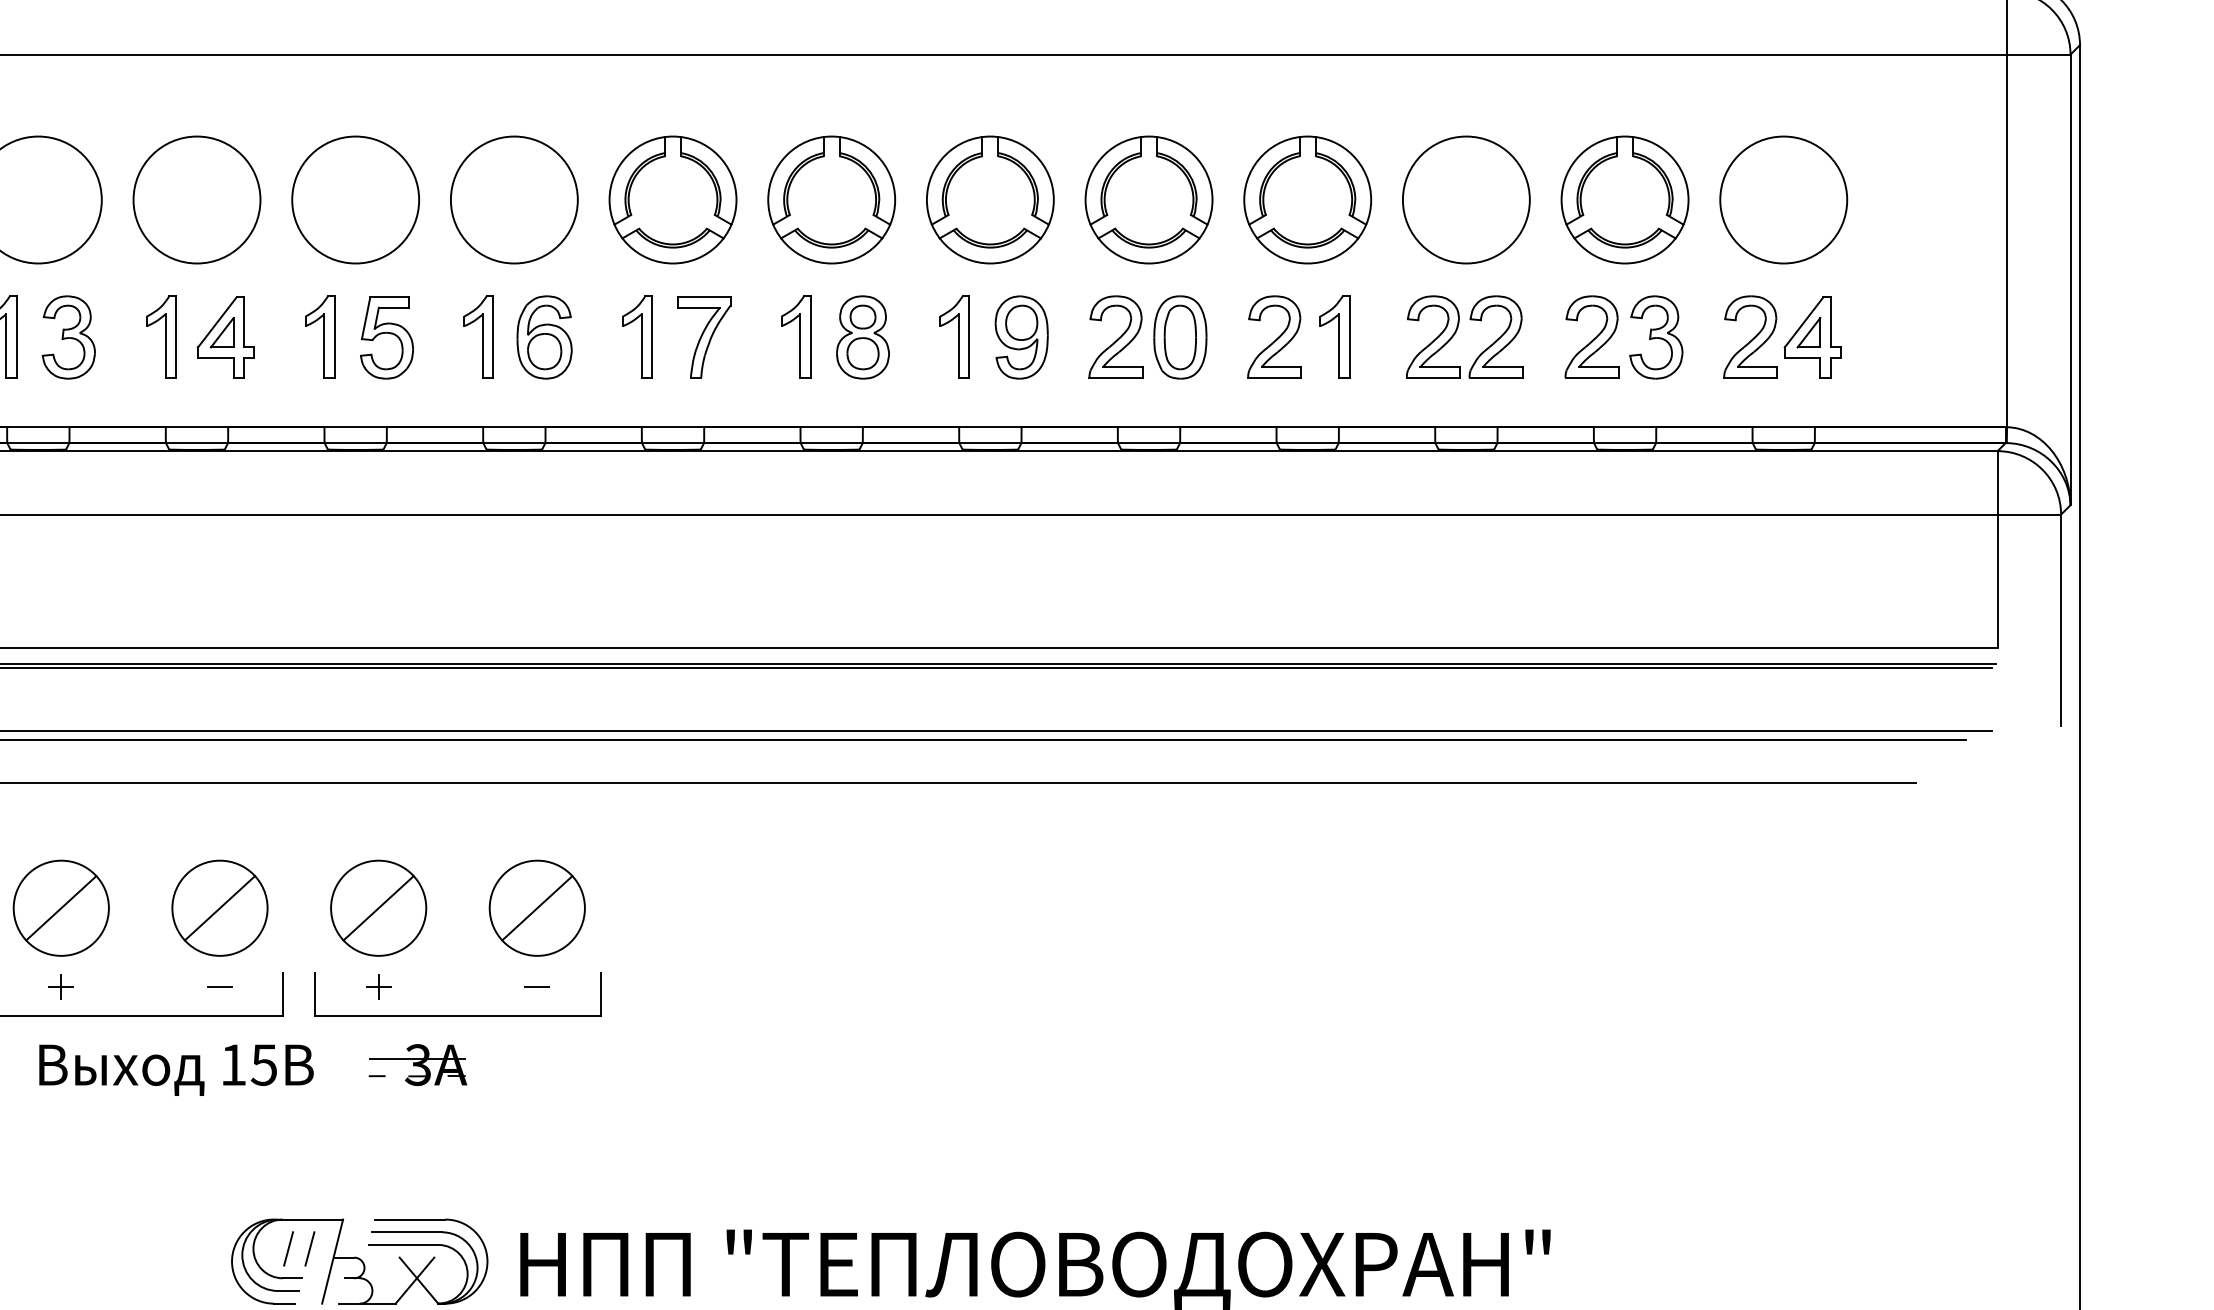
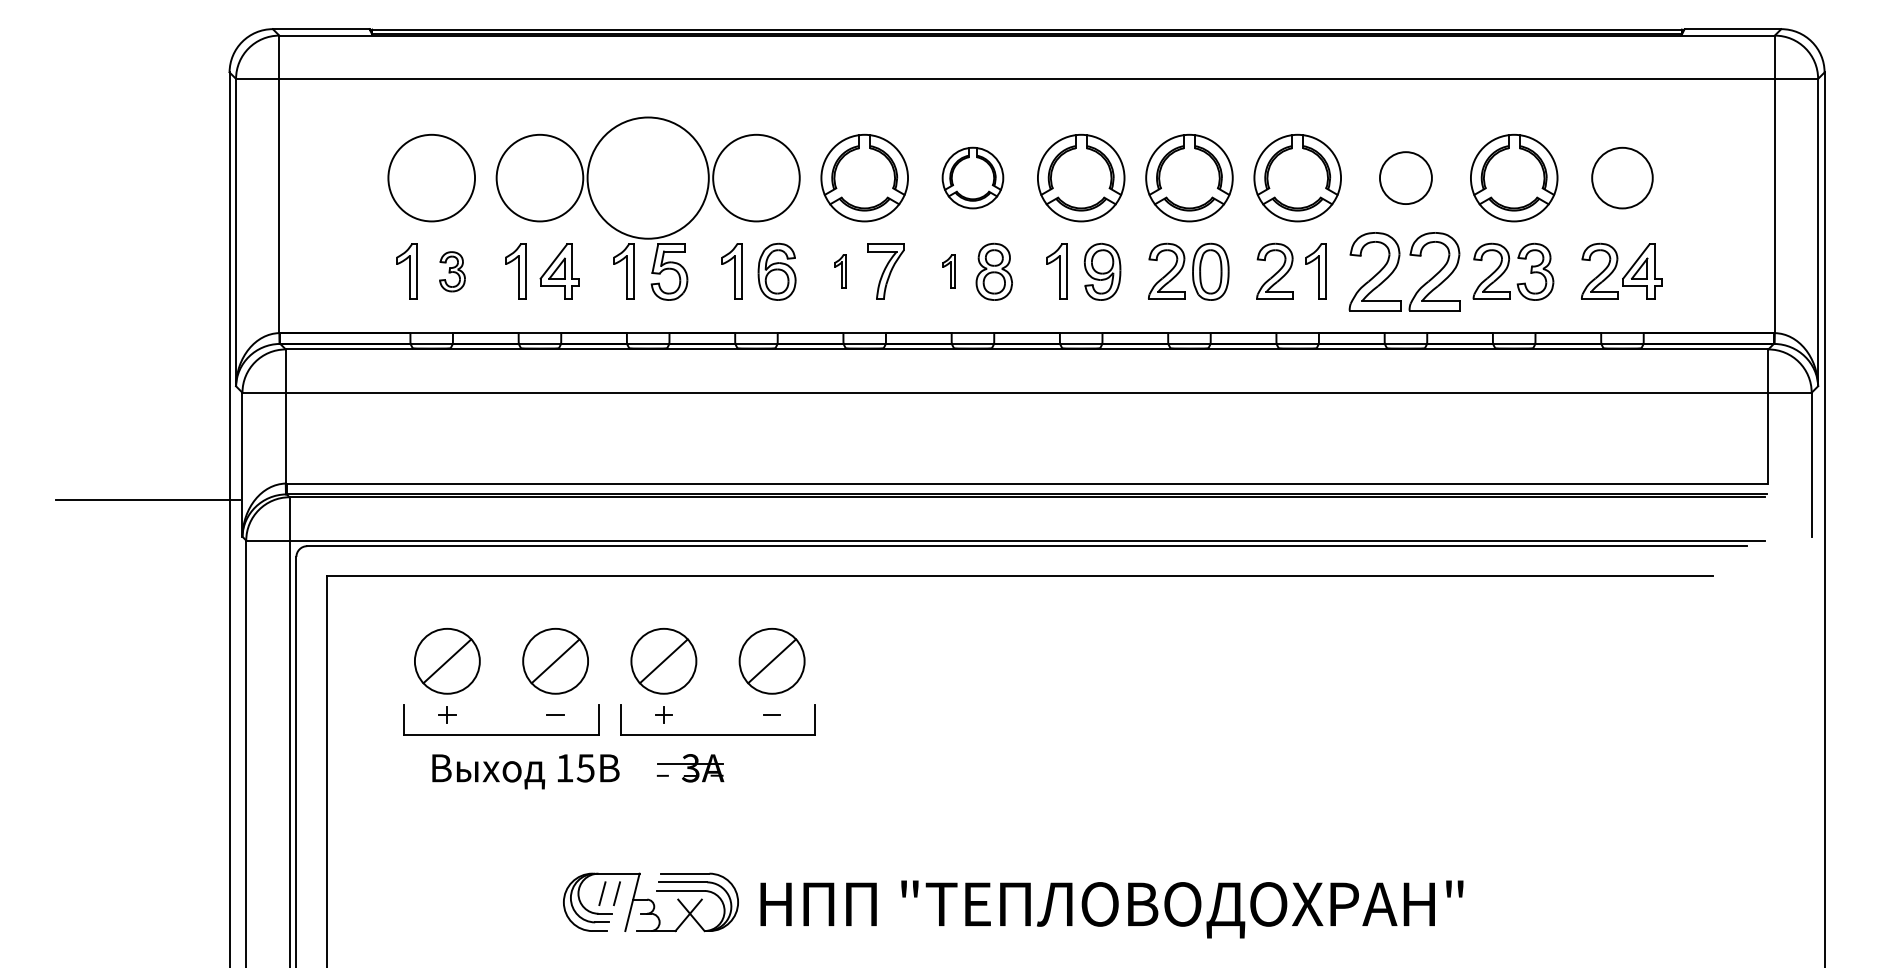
circle: (354, 199) -> (647, 177), size x1.4
part: (831, 199) -> (972, 177), size x0.7
circle: (1465, 199) -> (1405, 177), size x0.6
circle: (1783, 199) -> (1622, 177), size x0.7
part: (1464, 335) -> (1404, 270), size x1.4
part: (68, 336) -> (452, 271), size x0.7
part: (637, 336) -> (840, 271), size x0.6
part: (795, 336) -> (948, 271), size x0.6

